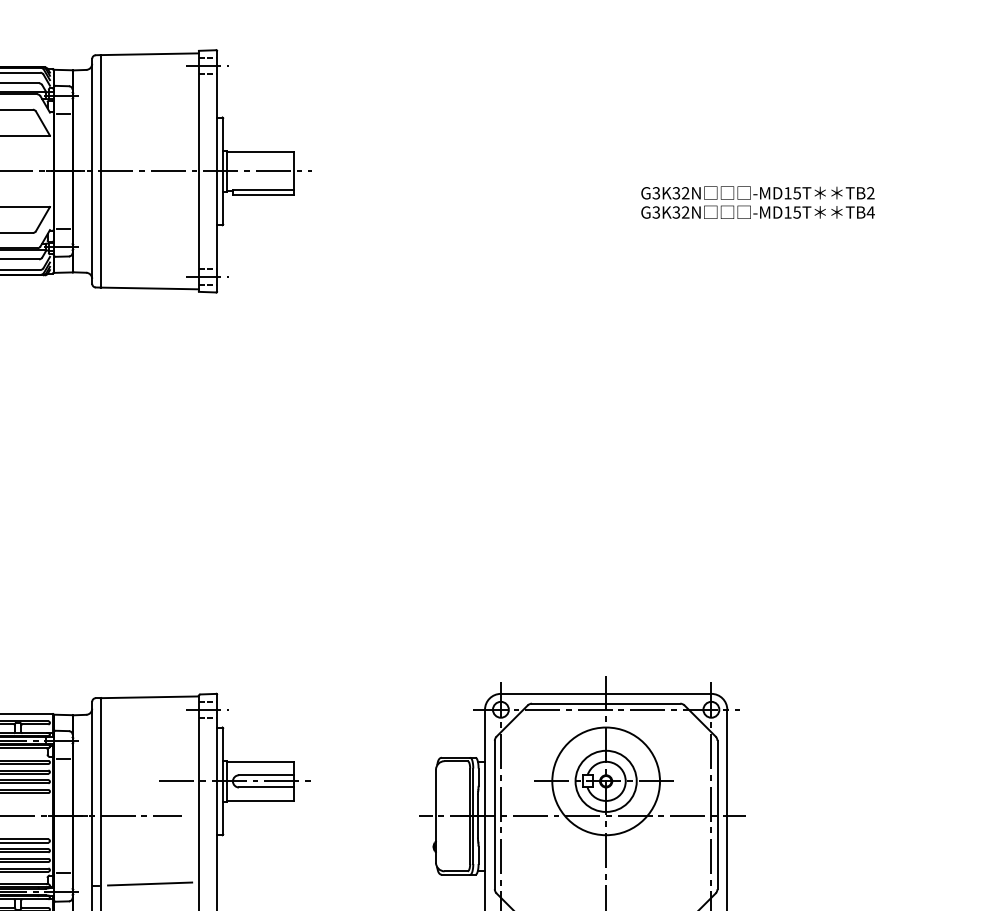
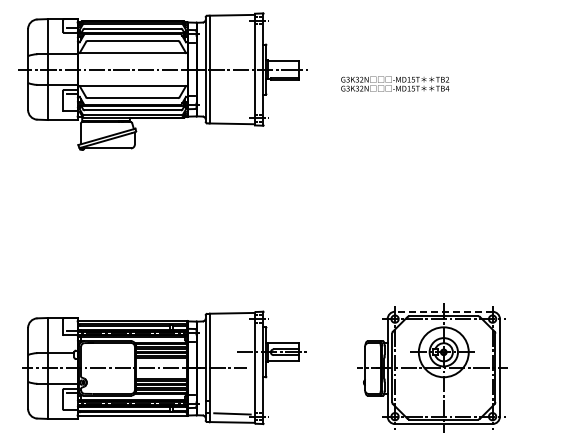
text: (758, 201) -> (395, 83), moved
line: (605, 693) -> (443, 311), solid -> dashed
line: (148, 883) -> (231, 399), removed

